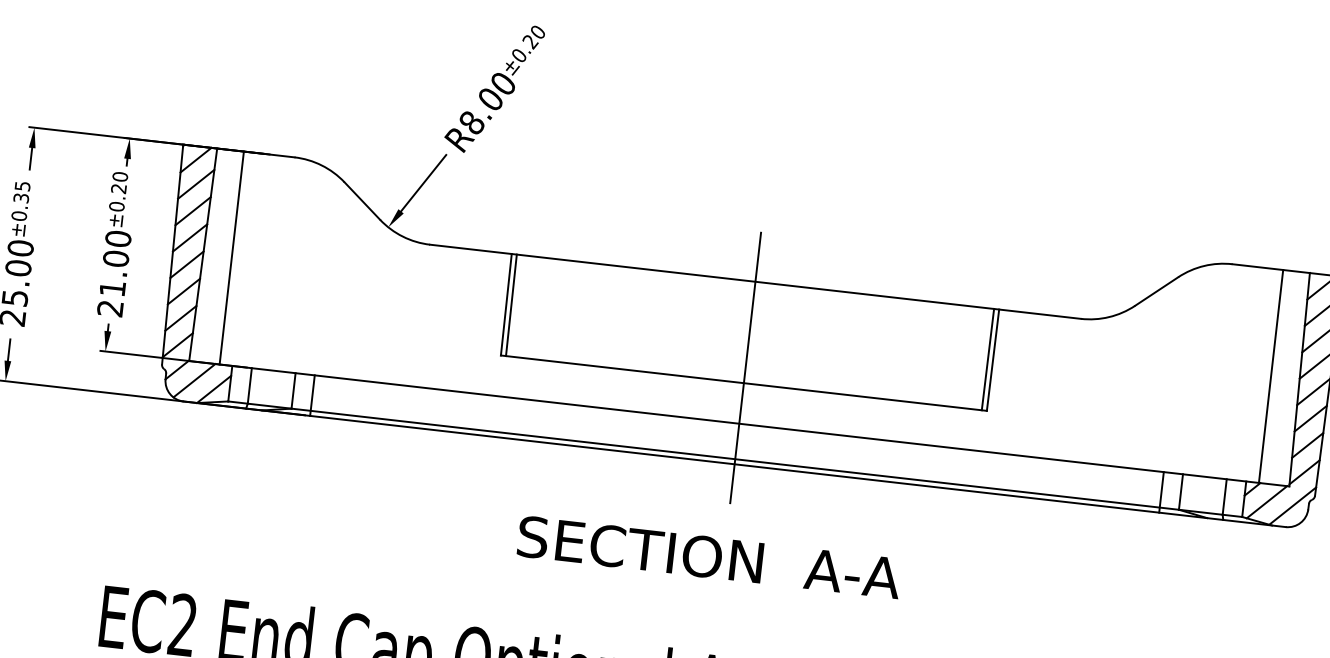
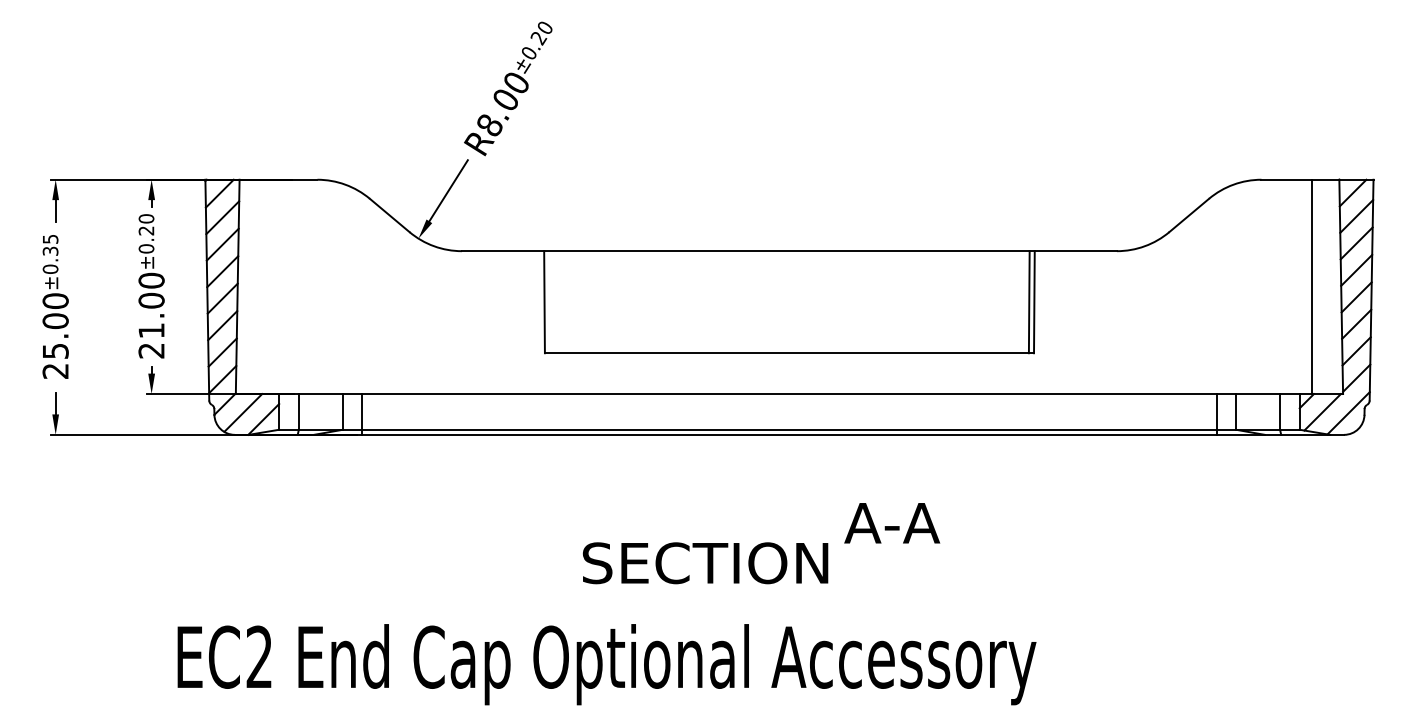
line: (231, 257) -> (266, 286), removed
line: (511, 305) -> (549, 302), removed
line: (745, 367) -> (789, 337), removed
text: (640, 549) -> (705, 563), moved
text: (853, 574) -> (892, 523), moved

